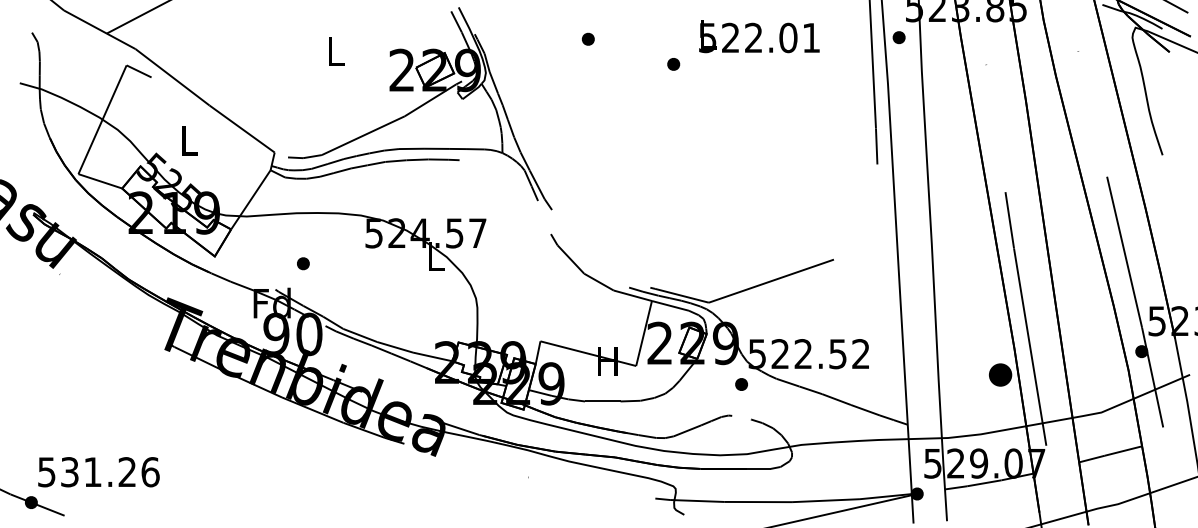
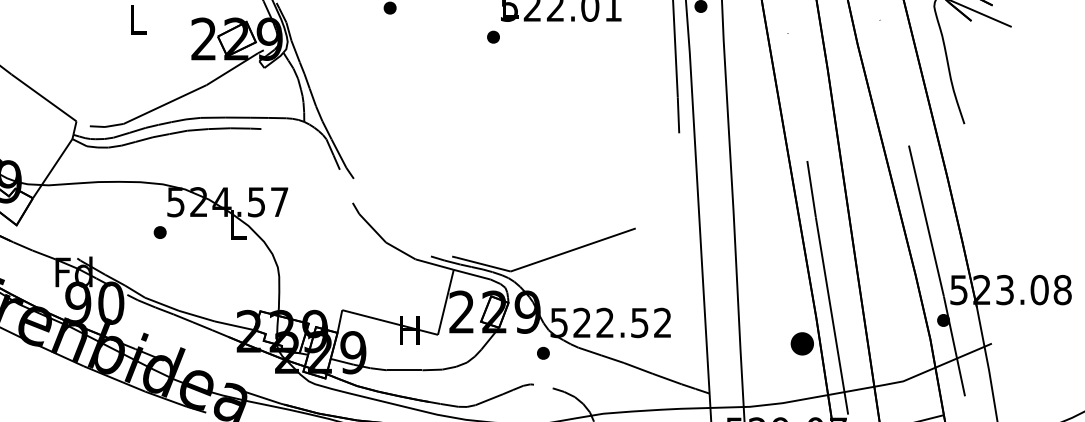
part: (673, 64) -> (493, 37), moved
part: (303, 263) -> (160, 232), moved

